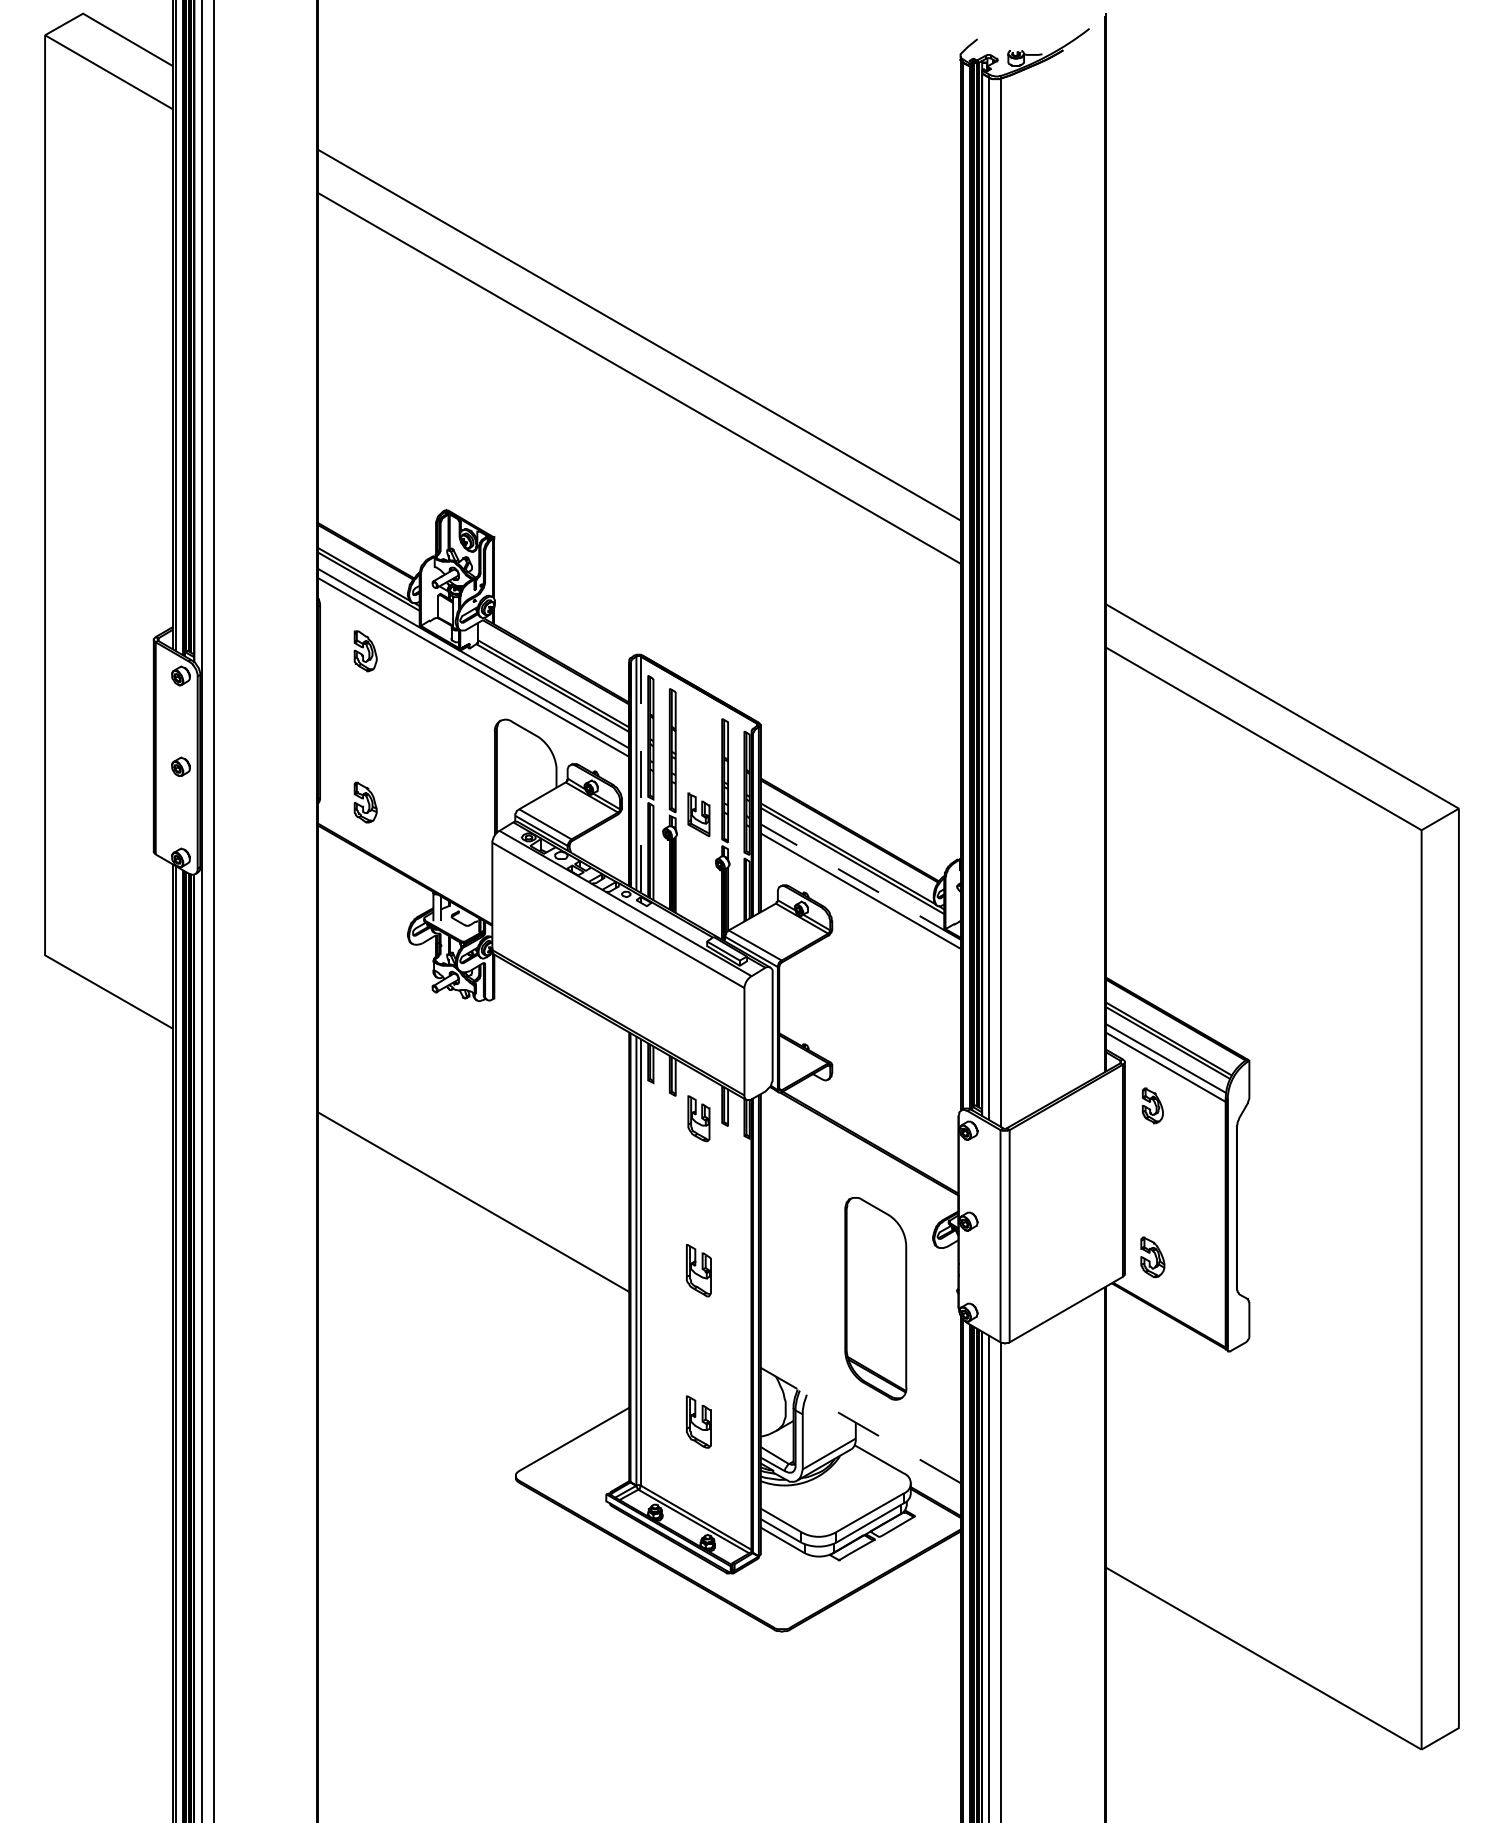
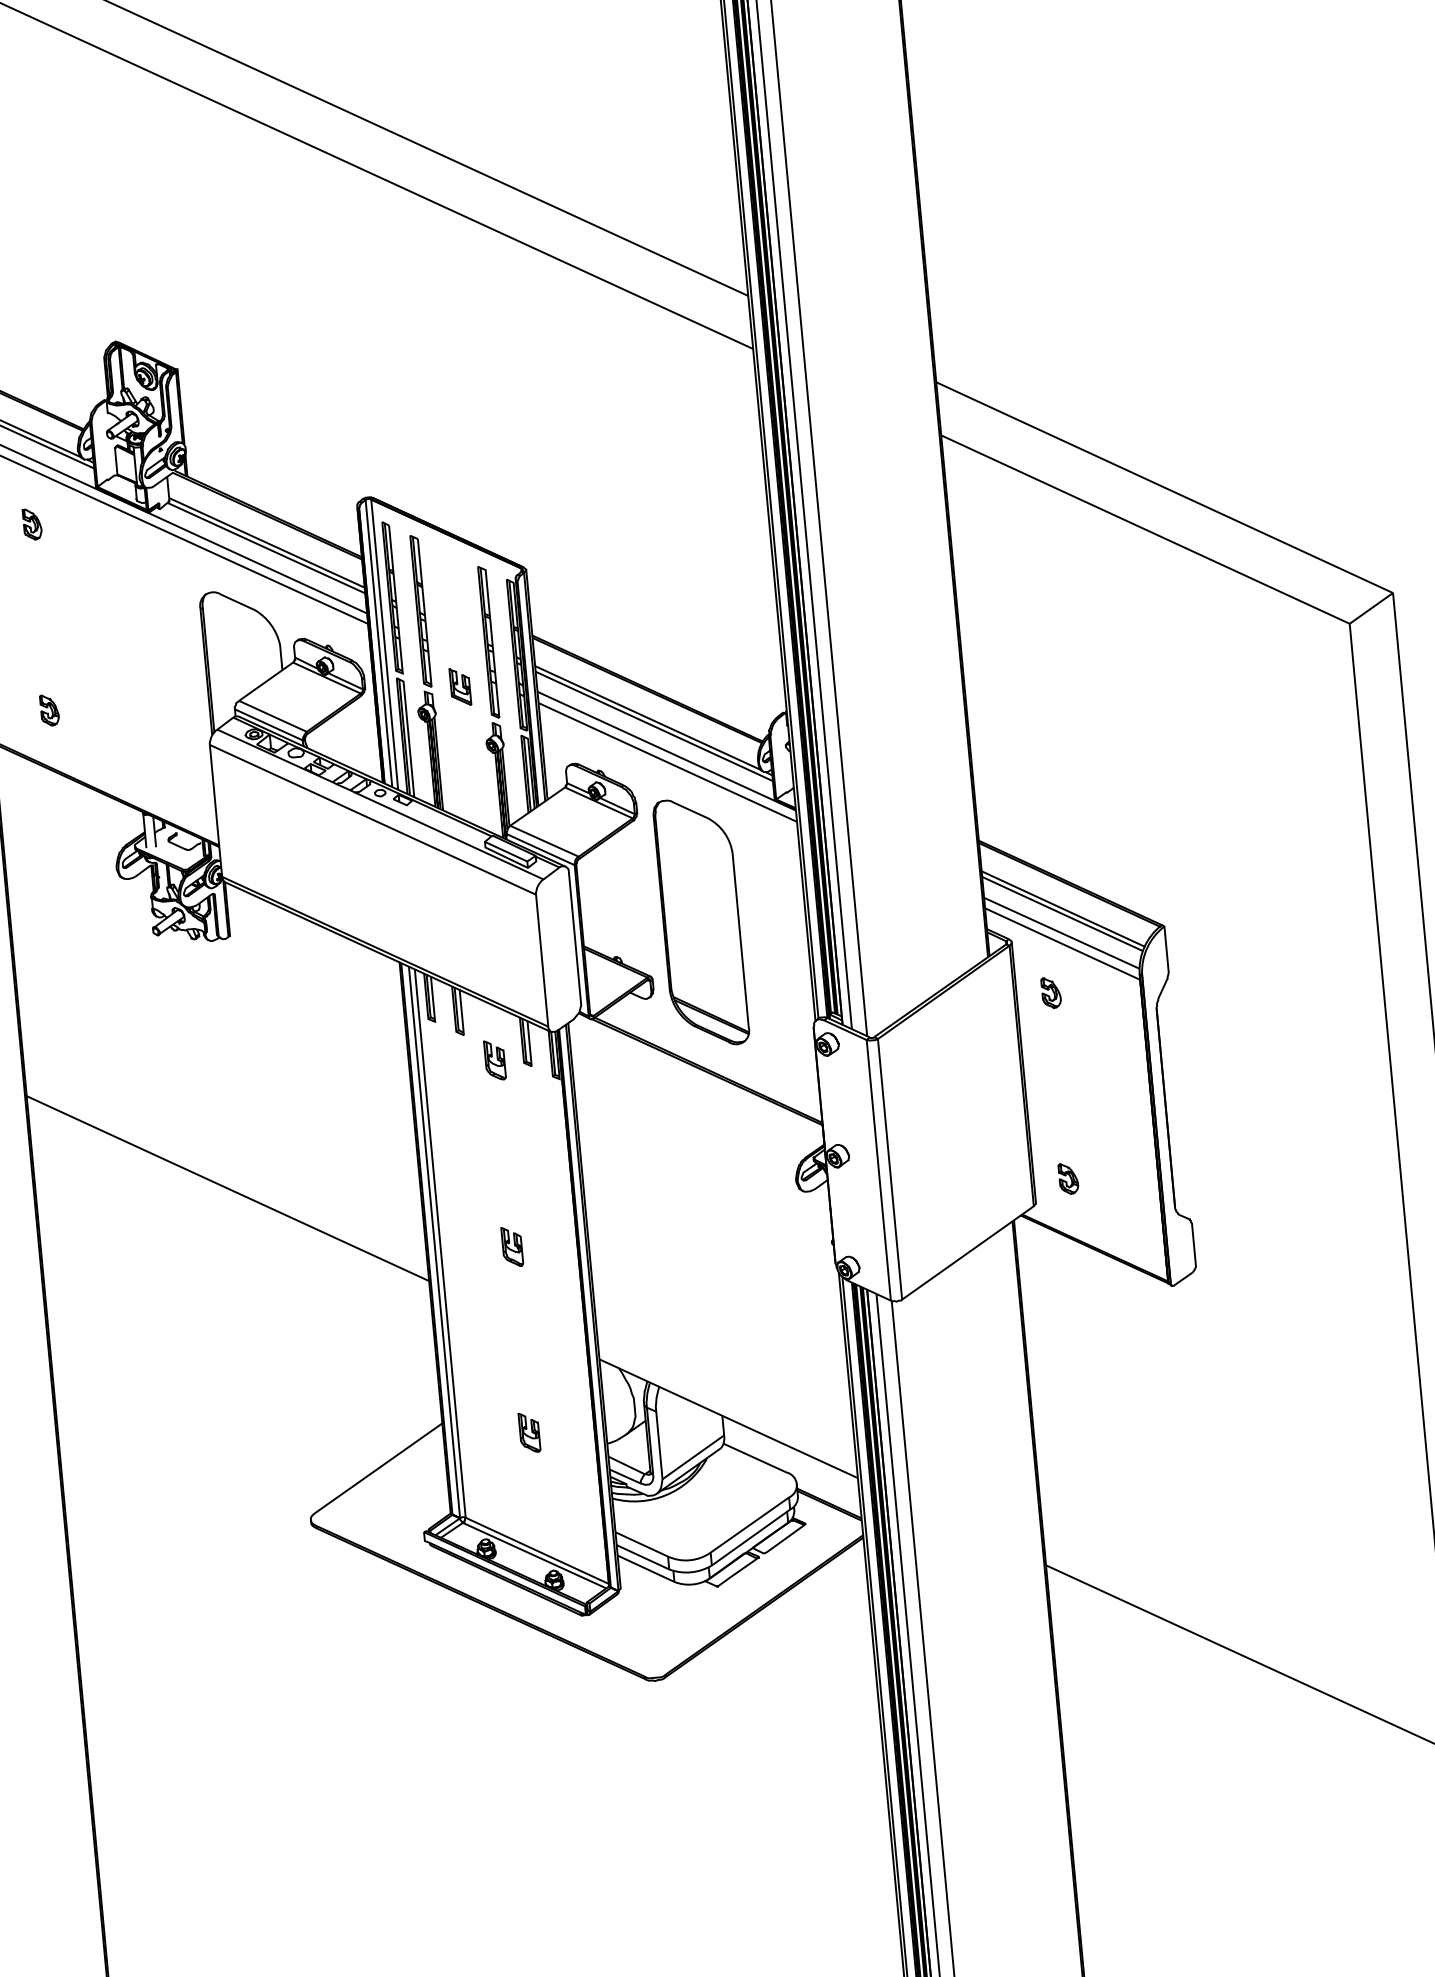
part: (365, 651) -> (32, 524), size x0.62
line: (641, 772) -> (385, 641), dashed -> solid
part: (365, 802) -> (49, 710), size x0.62
part: (698, 814) -> (459, 686), size x0.71
line: (860, 881) -> (666, 750), dashed -> solid
part: (1153, 1105) -> (1051, 992), size x0.71
part: (698, 1118) -> (494, 1060), size x0.71
part: (1153, 1256) -> (1069, 1177), size x0.62
part: (698, 1270) -> (511, 1246), size x0.62
part: (875, 1298) -> (700, 922), moved
part: (698, 1421) -> (529, 1432), size x0.62
line: (860, 1425) -> (728, 1418), dashed -> solid

